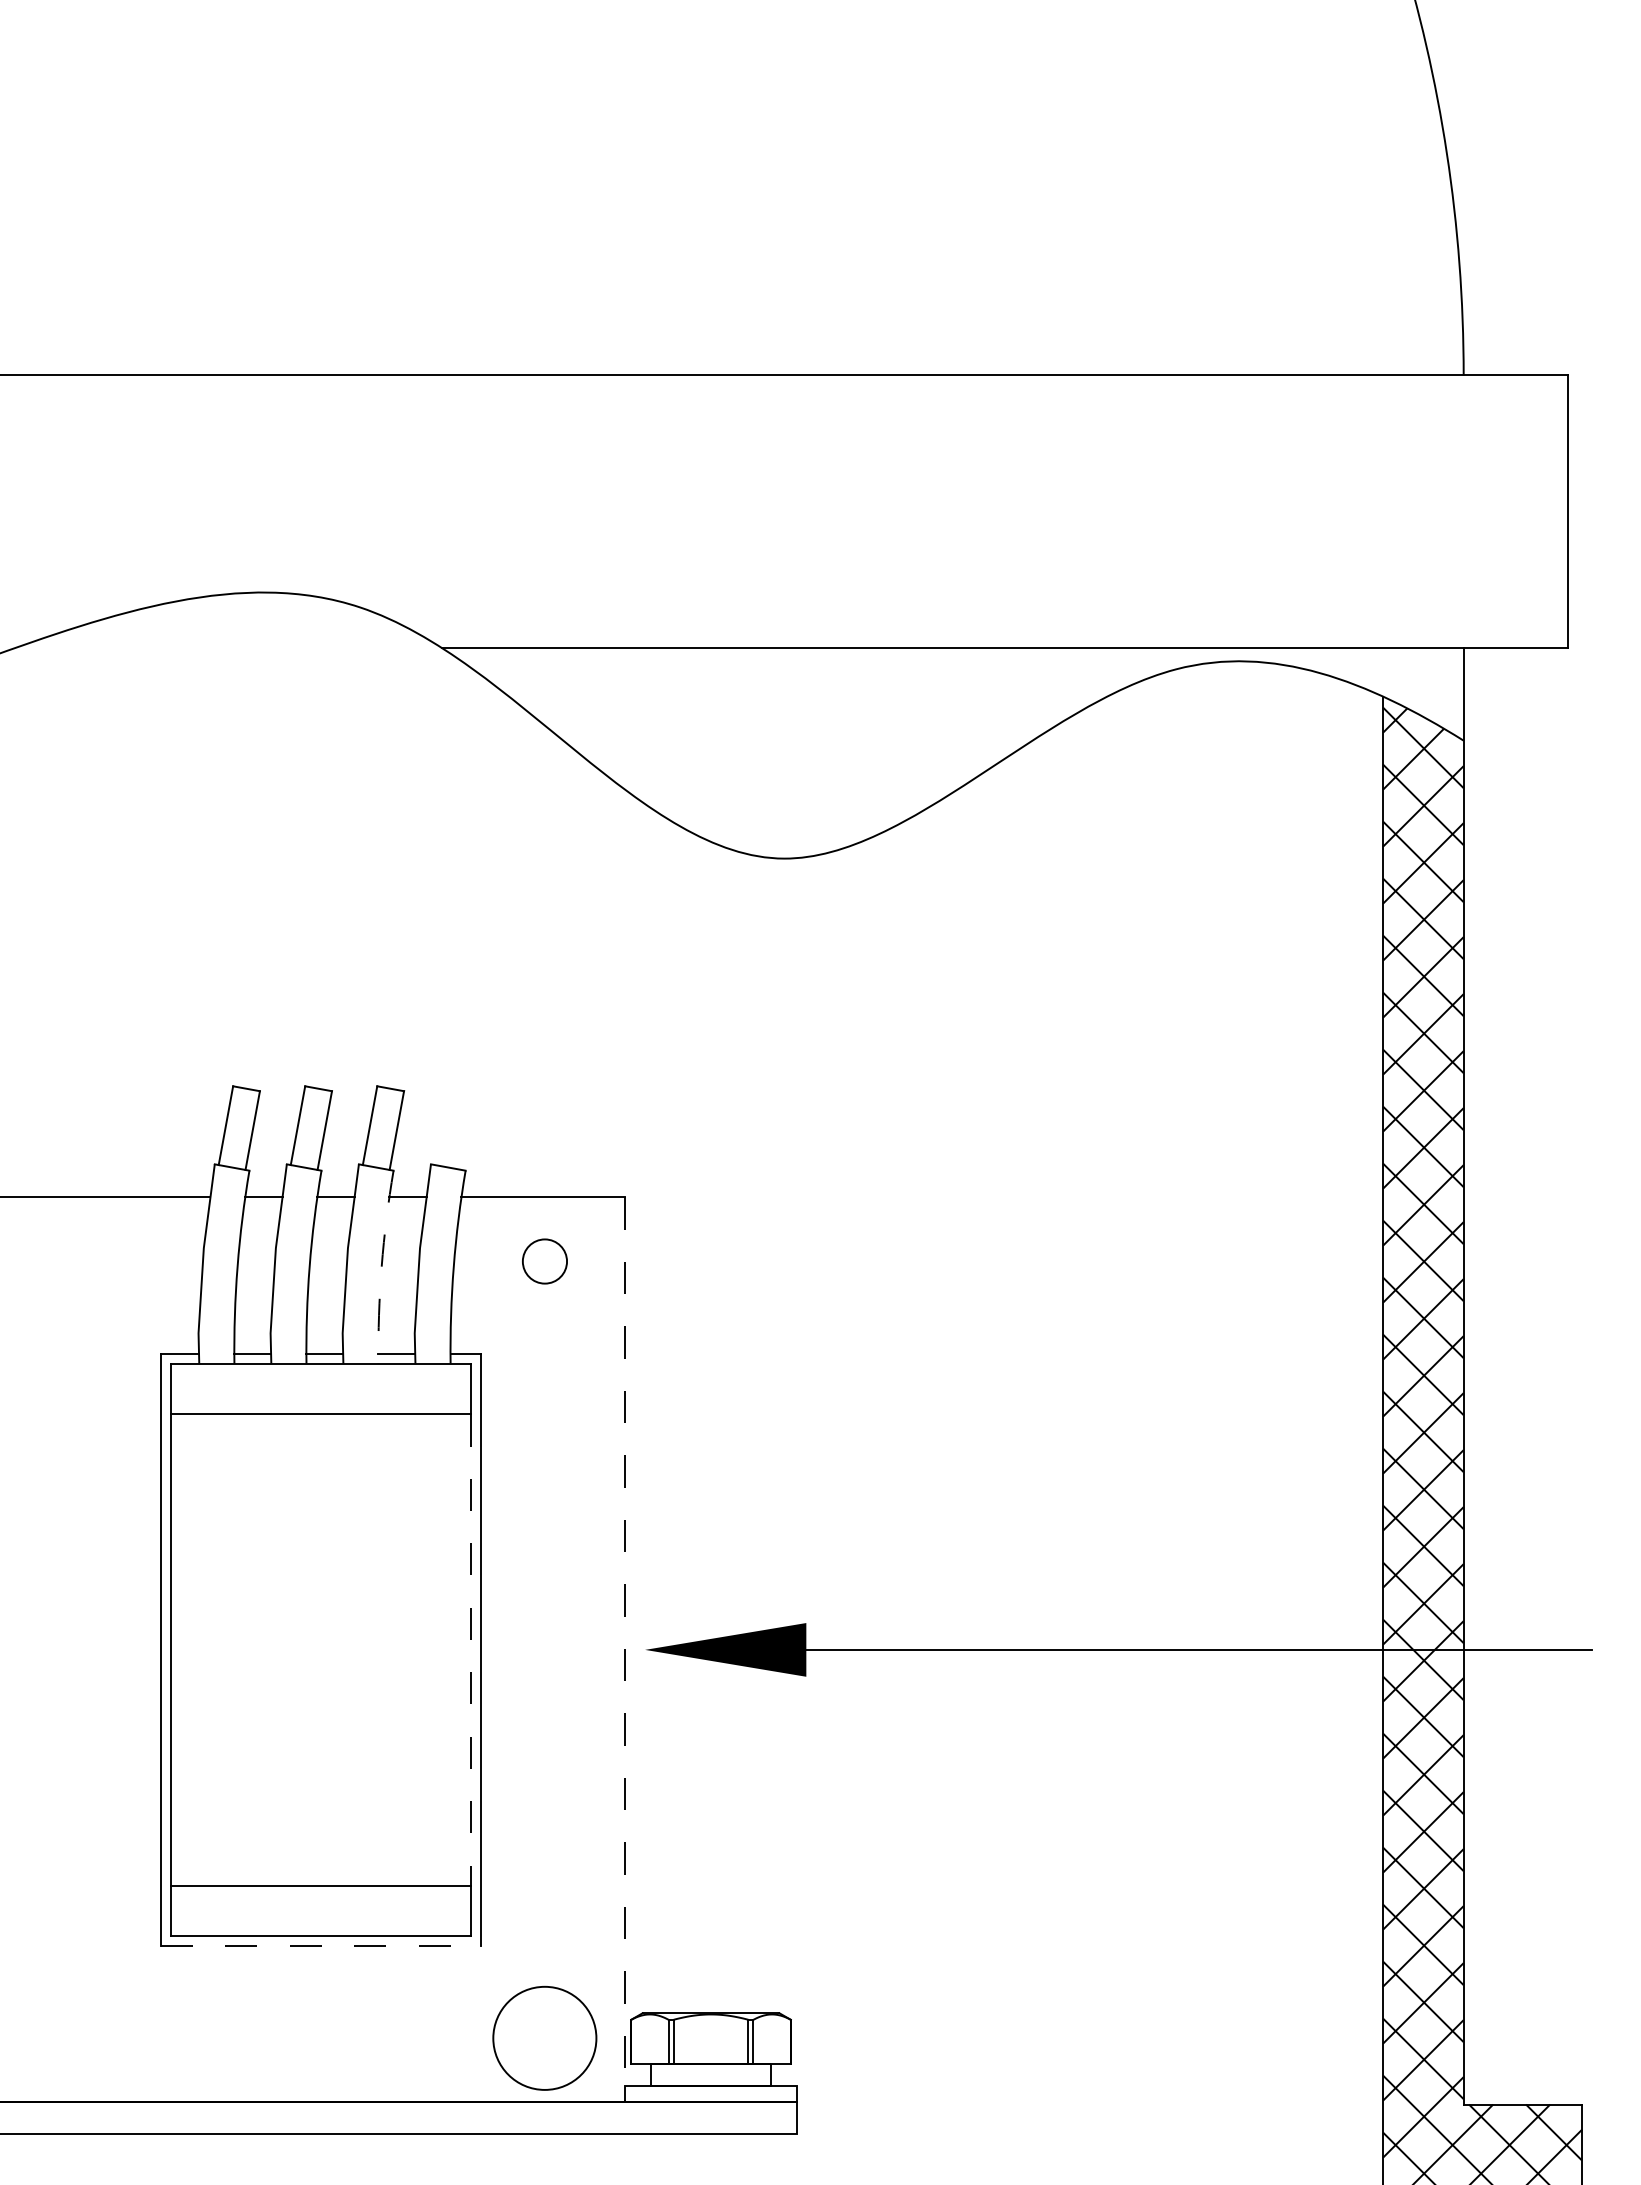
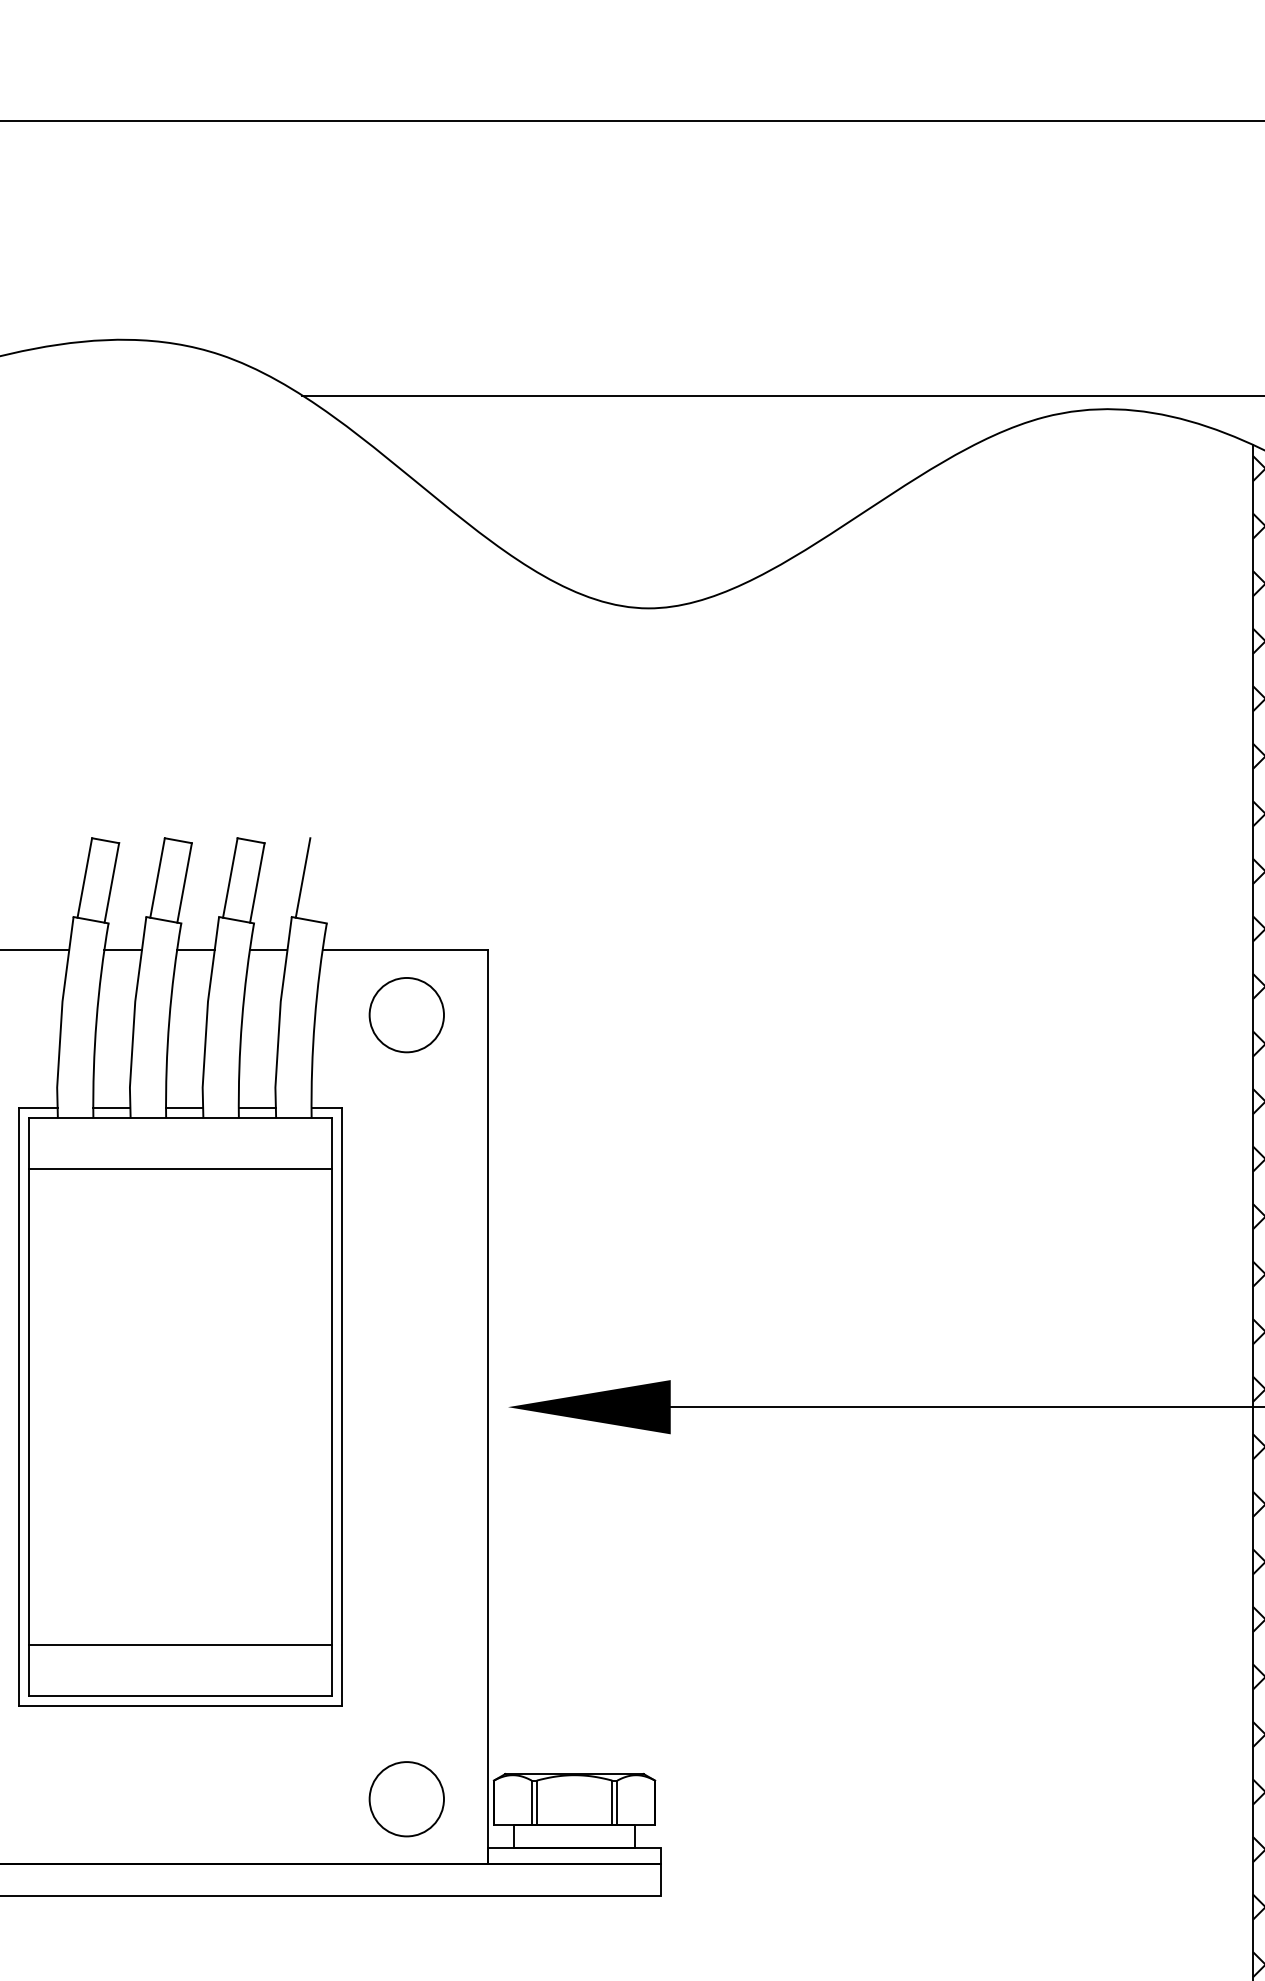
line: (441, 1125) -> (302, 877), added
circle: (544, 1261) -> (406, 1015), size x1.67
arc: (381, 1266) -> (241, 1020), dashed -> solid
line: (470, 1649) -> (331, 1406), dashed -> solid
line: (624, 1650) -> (487, 1407), dashed -> solid
line: (321, 1946) -> (181, 1706), dashed -> solid
circle: (544, 2037) -> (406, 1798), size x0.71

